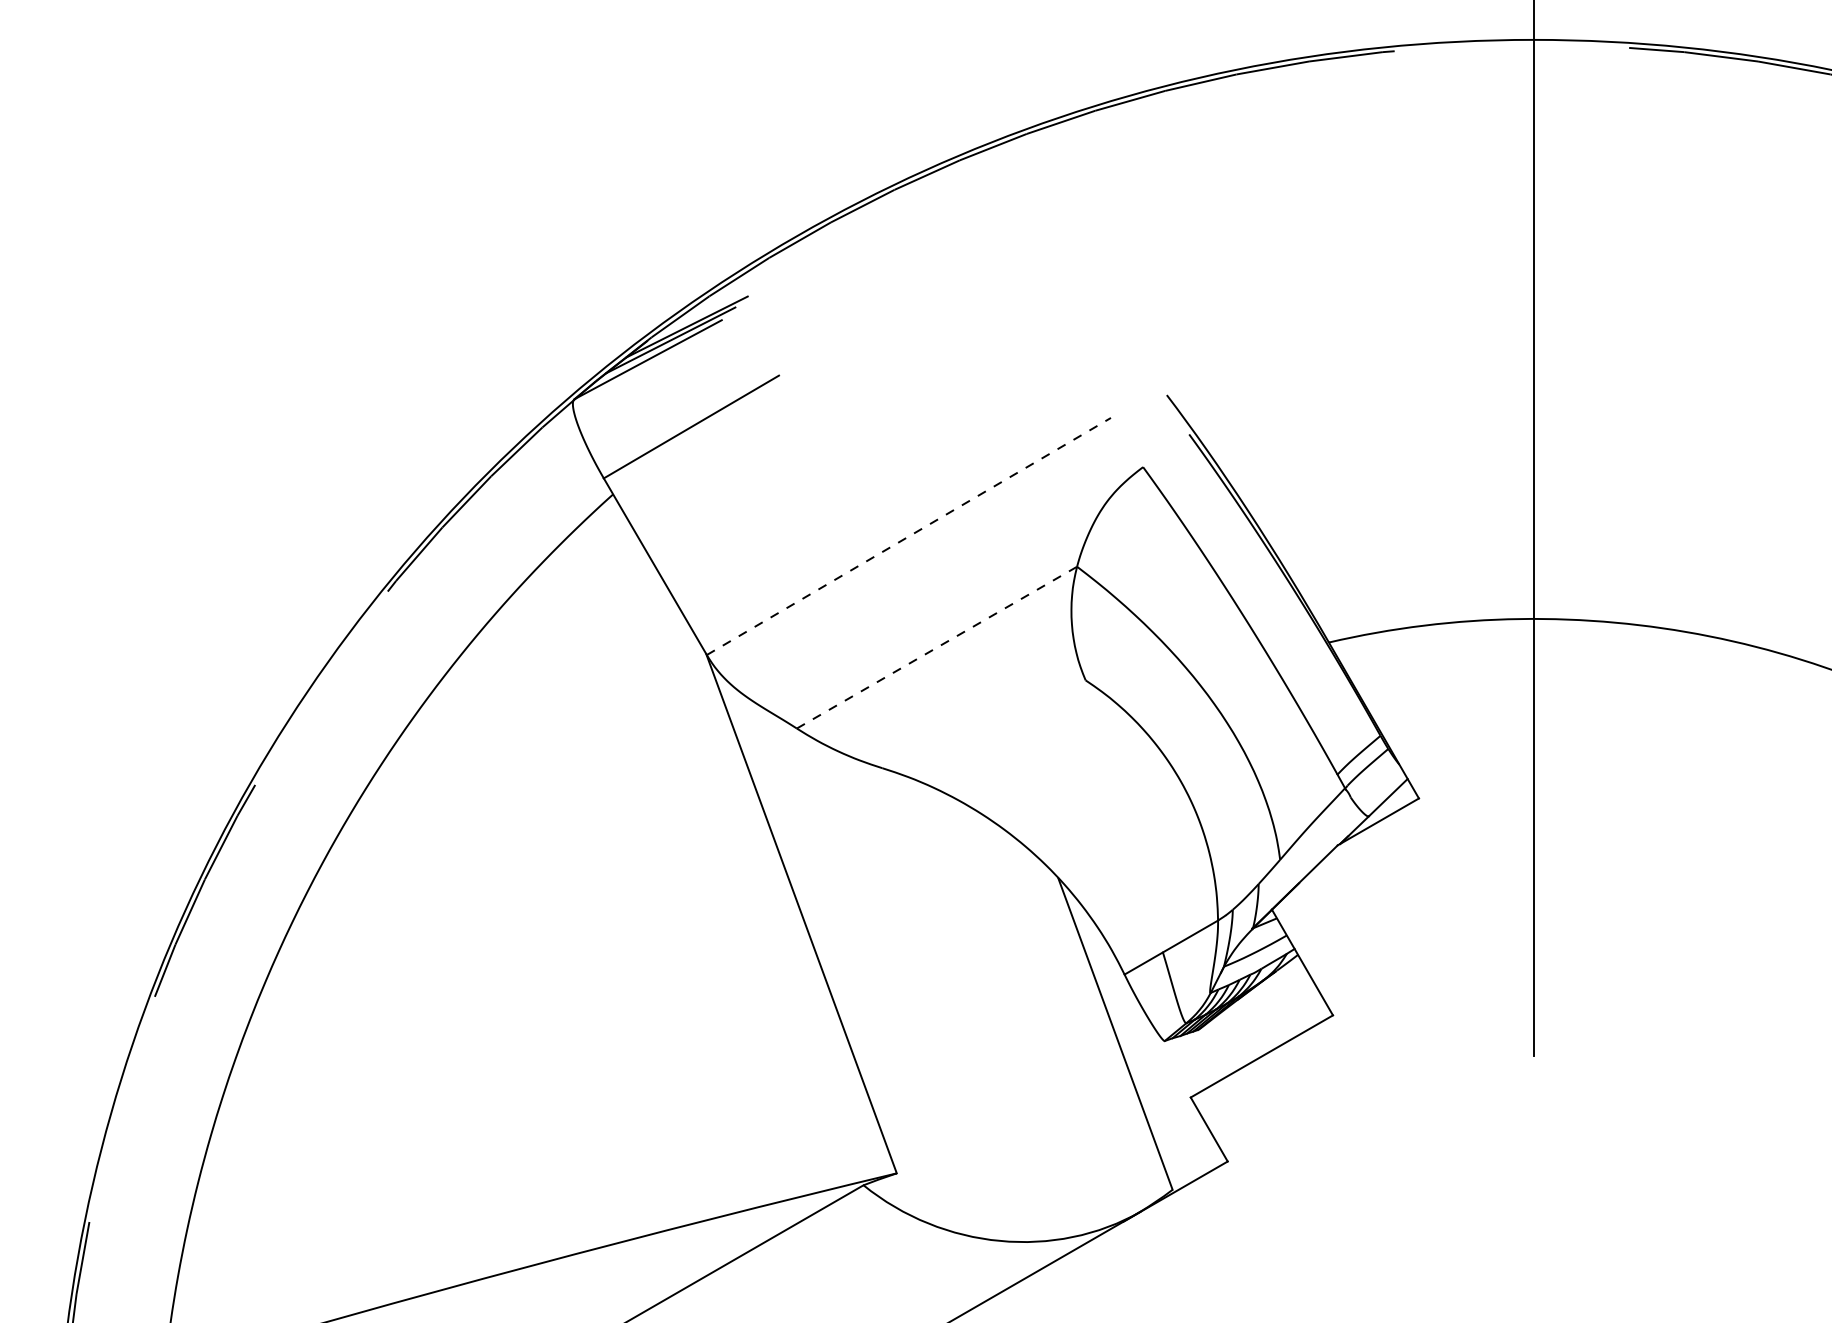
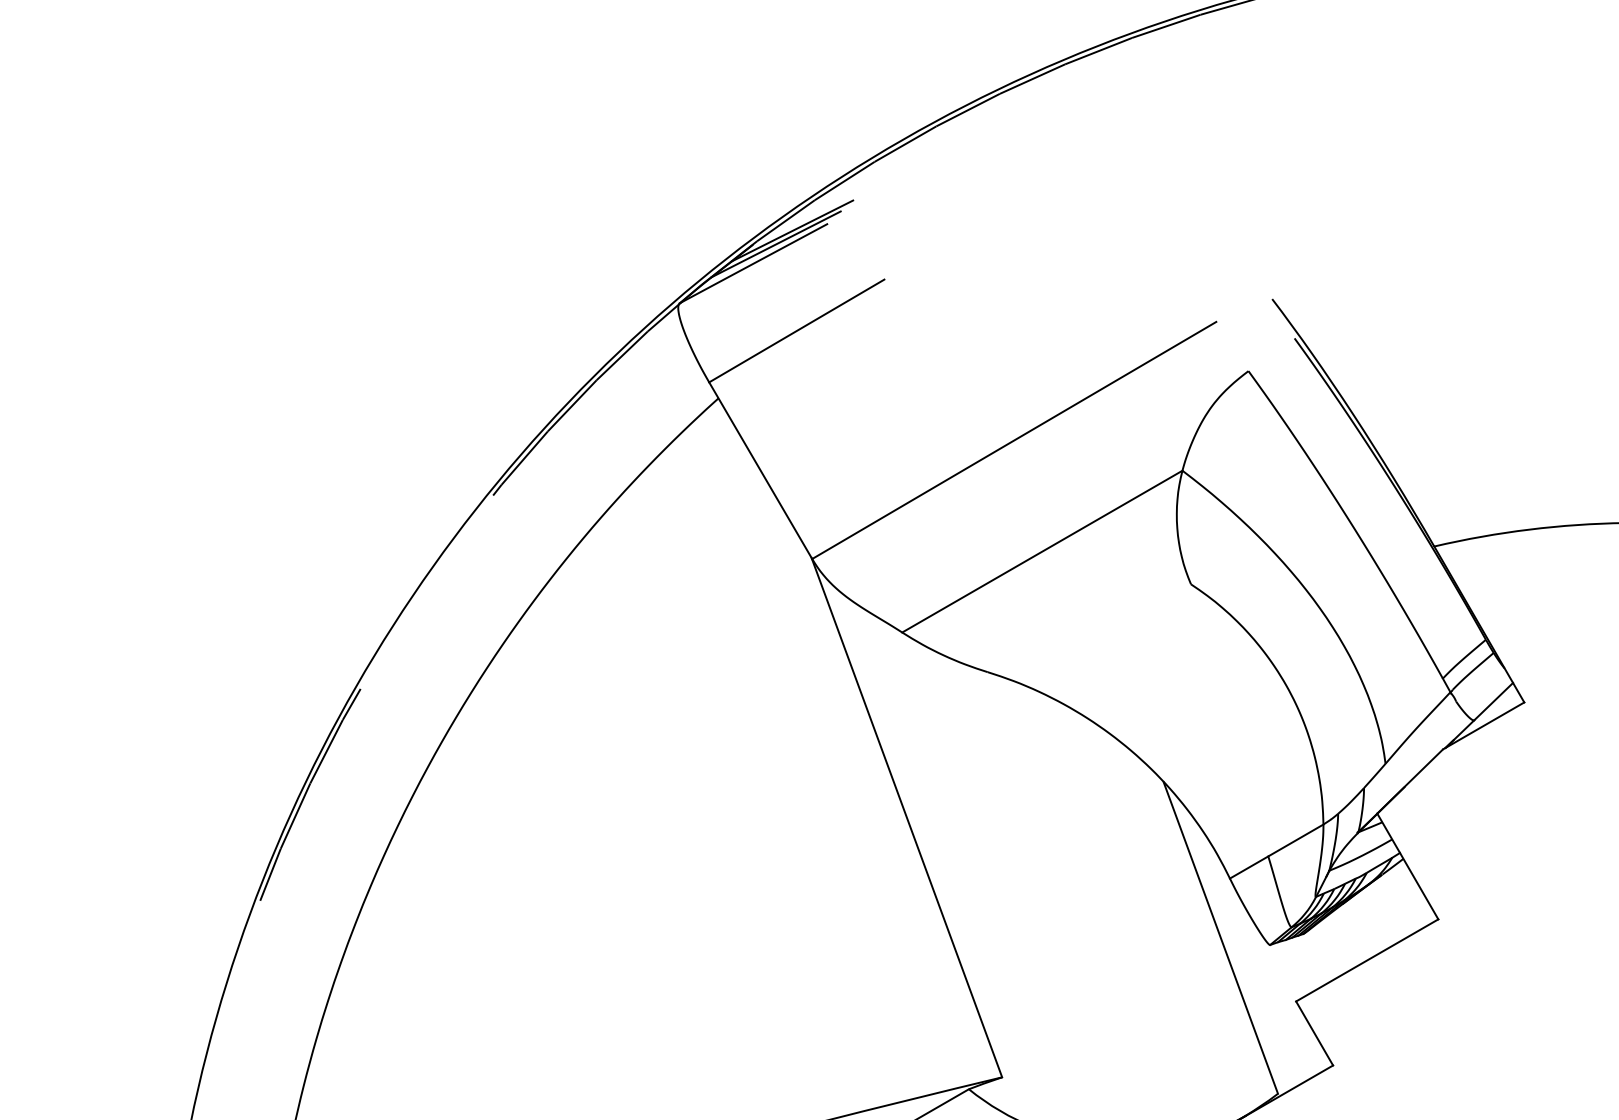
line: (909, 536) -> (1014, 440), dashed -> solid
line: (936, 647) -> (1041, 551), dashed -> solid

